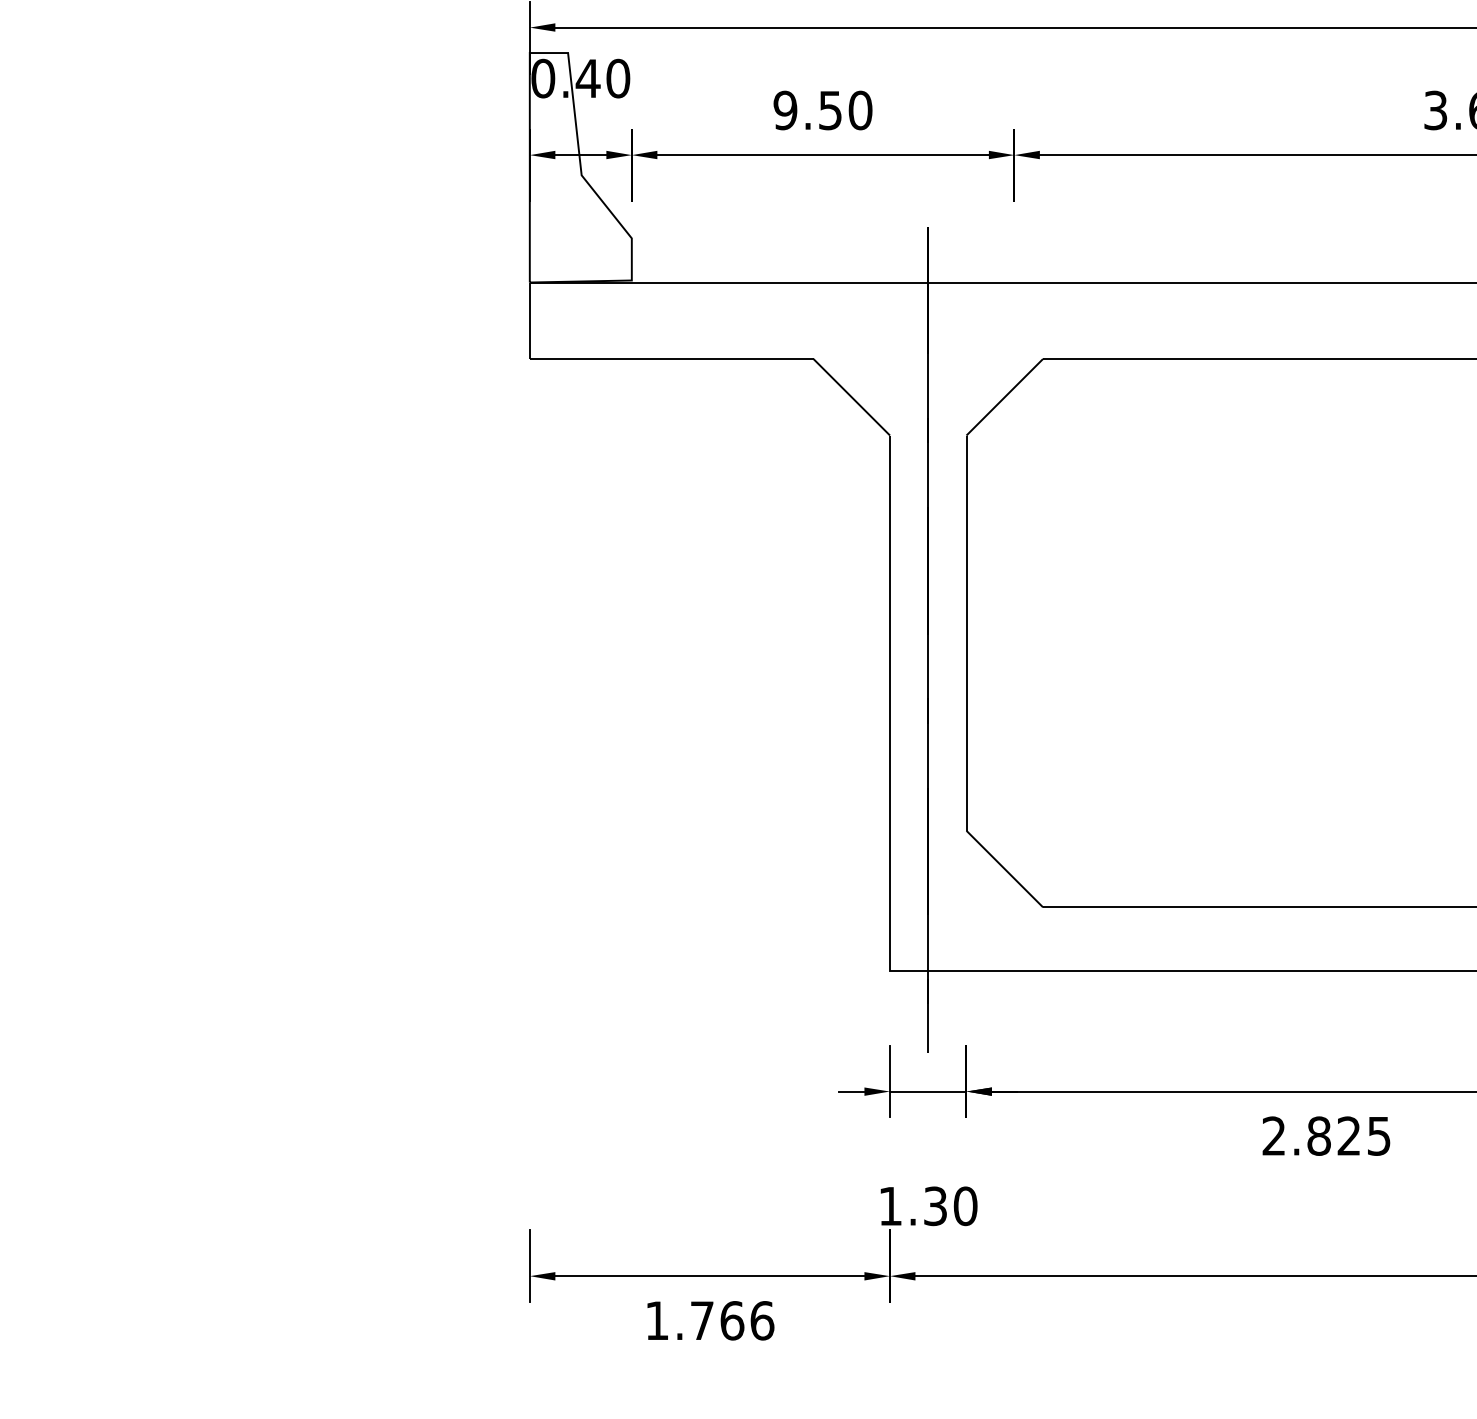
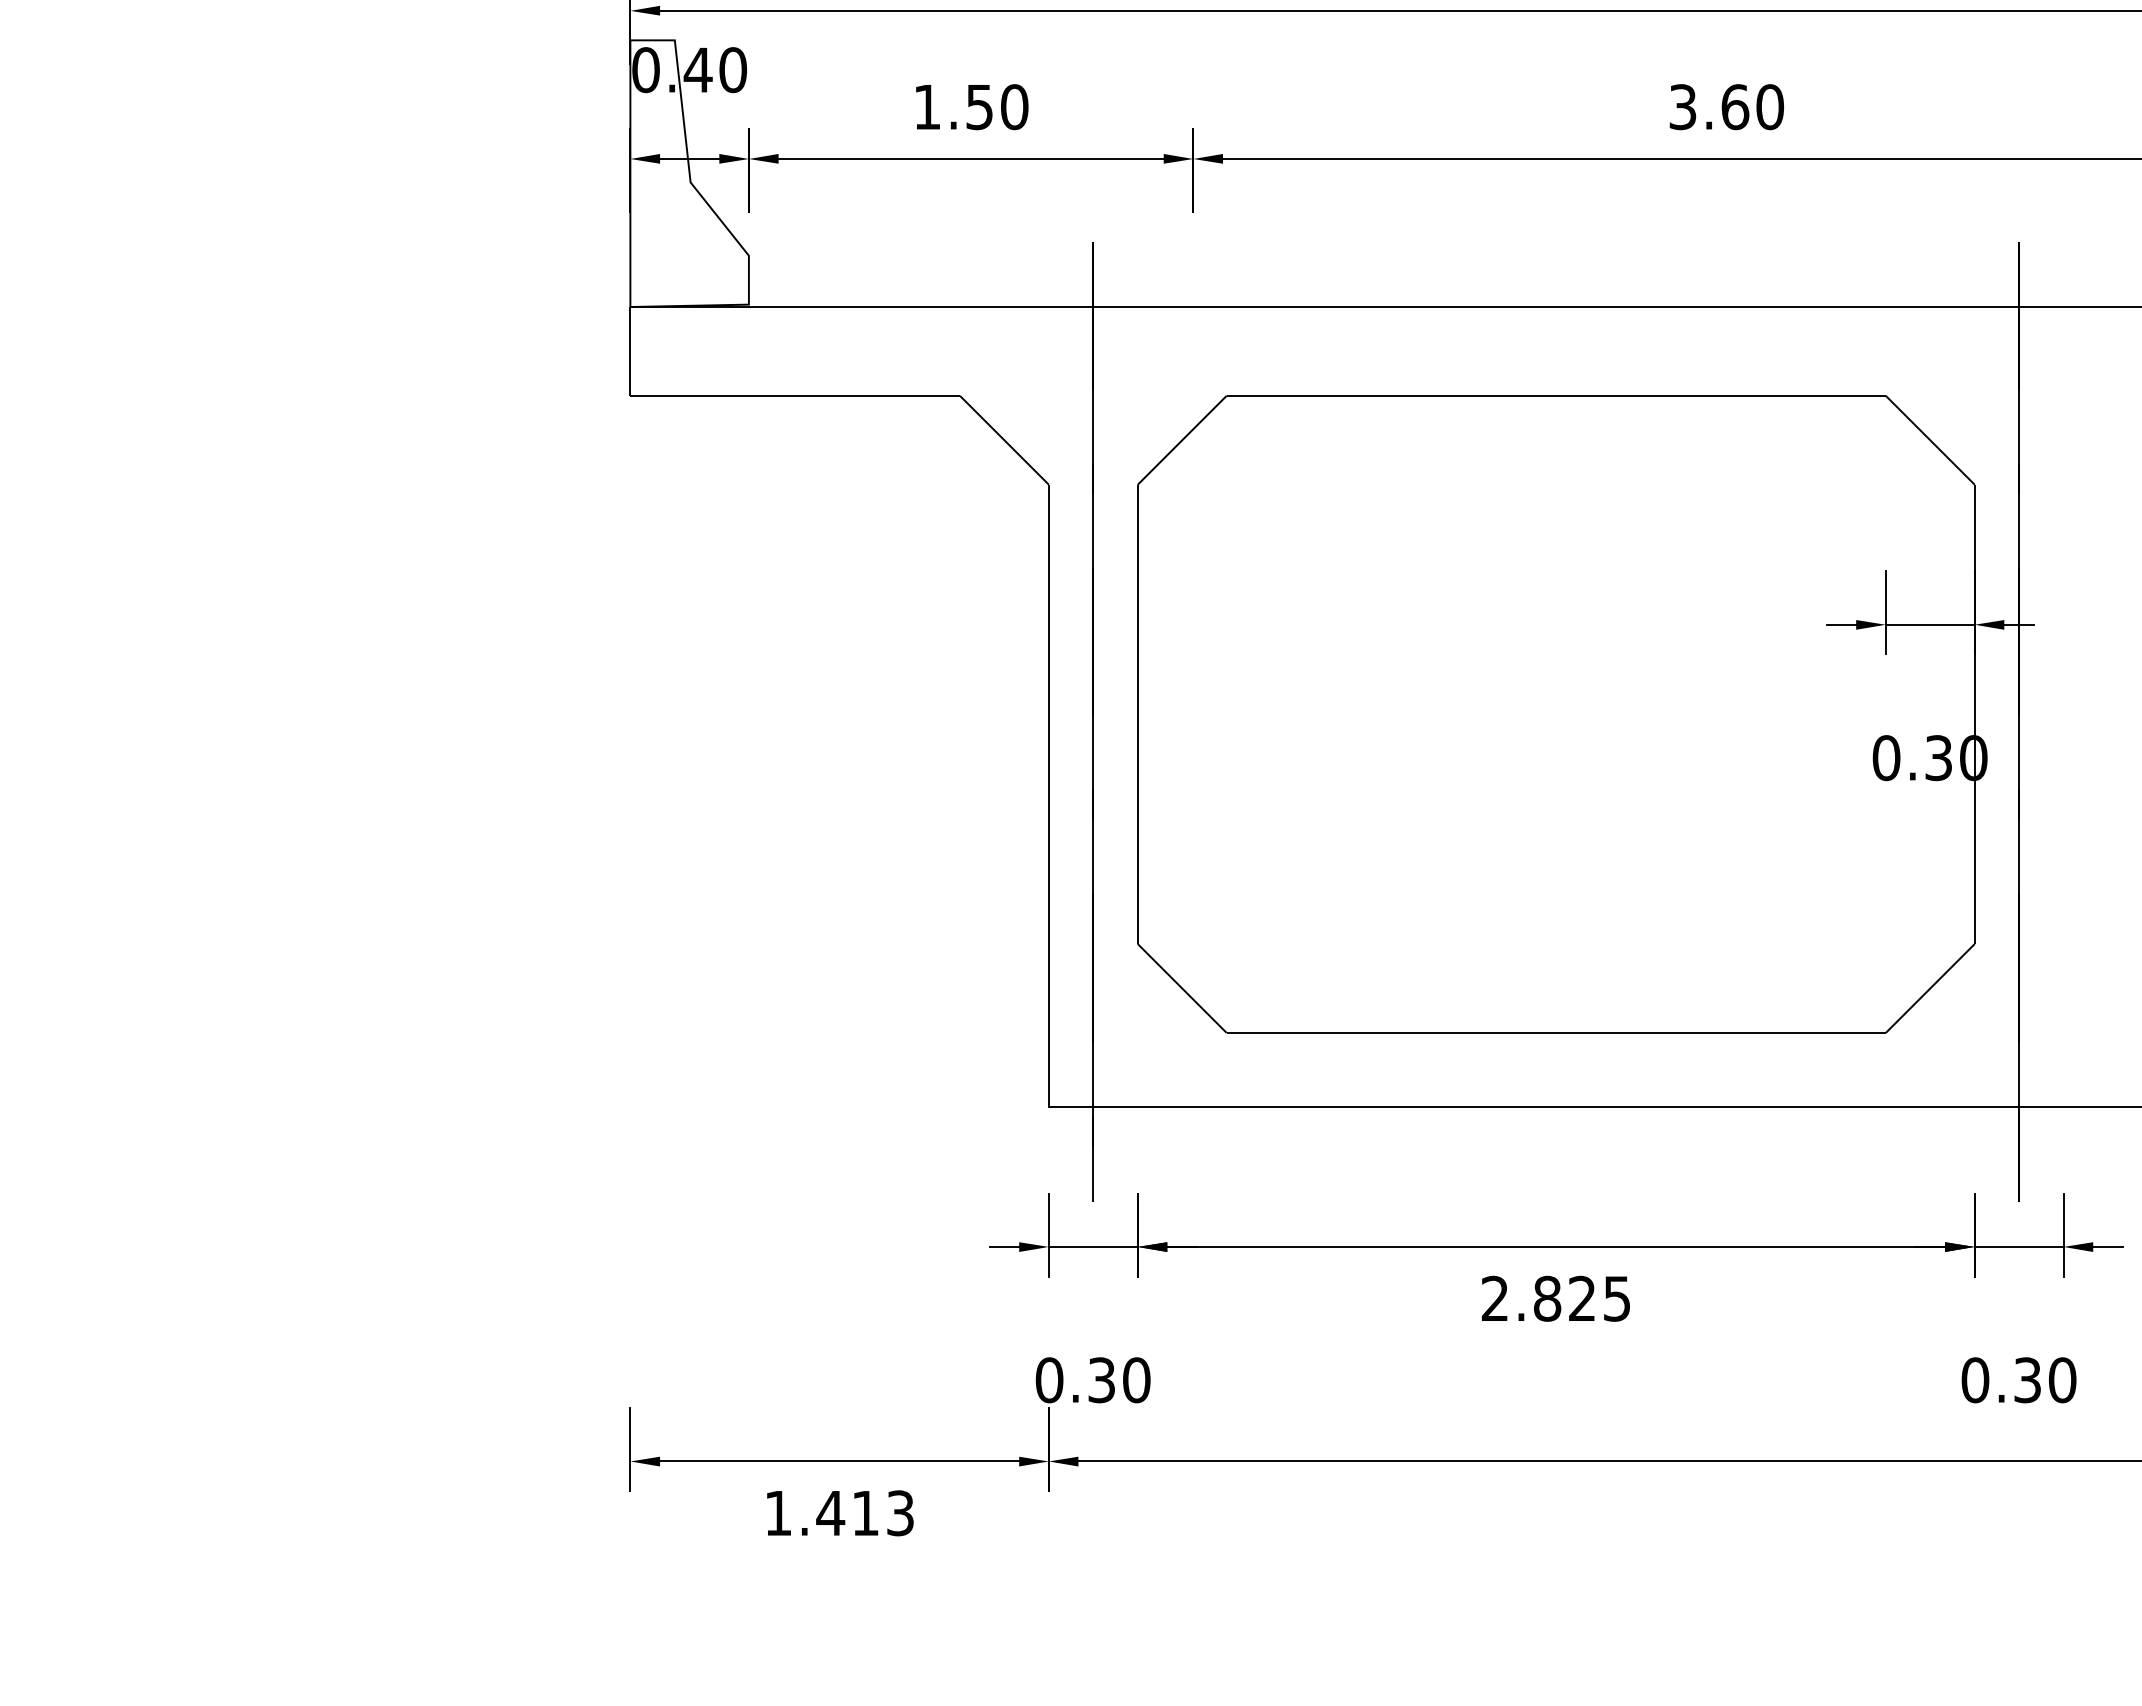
text: (785, 110) -> (927, 107), 9.50 -> 1.50
text: (890, 1206) -> (1049, 1380), 1.30 -> 0.30
text: (732, 1320) -> (865, 1513), 1.766 -> 1.413

